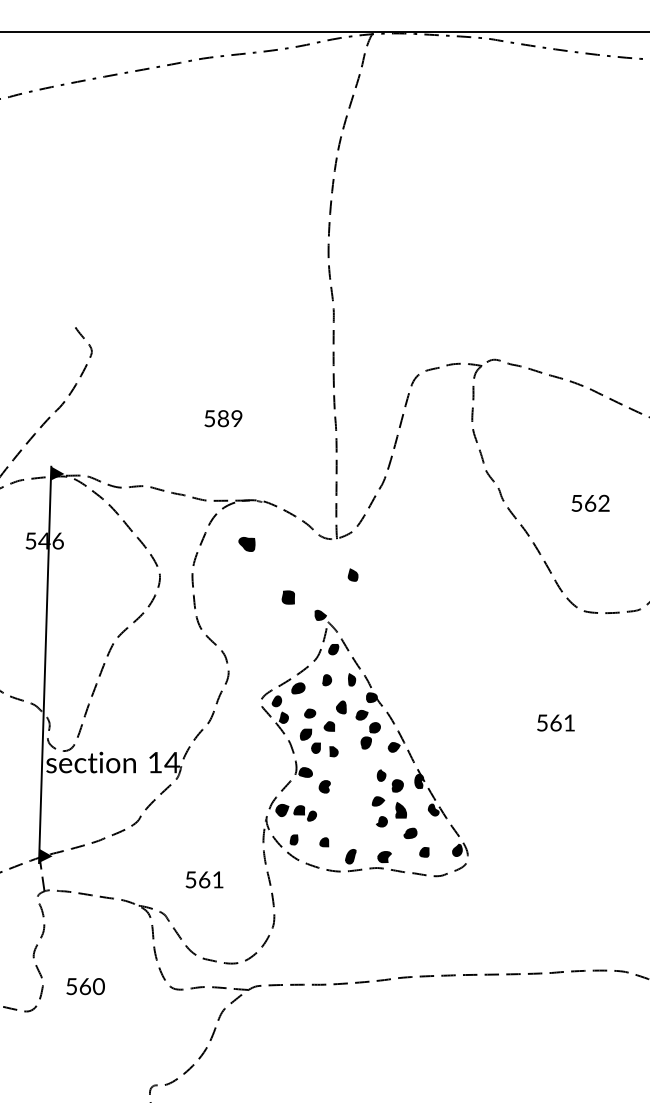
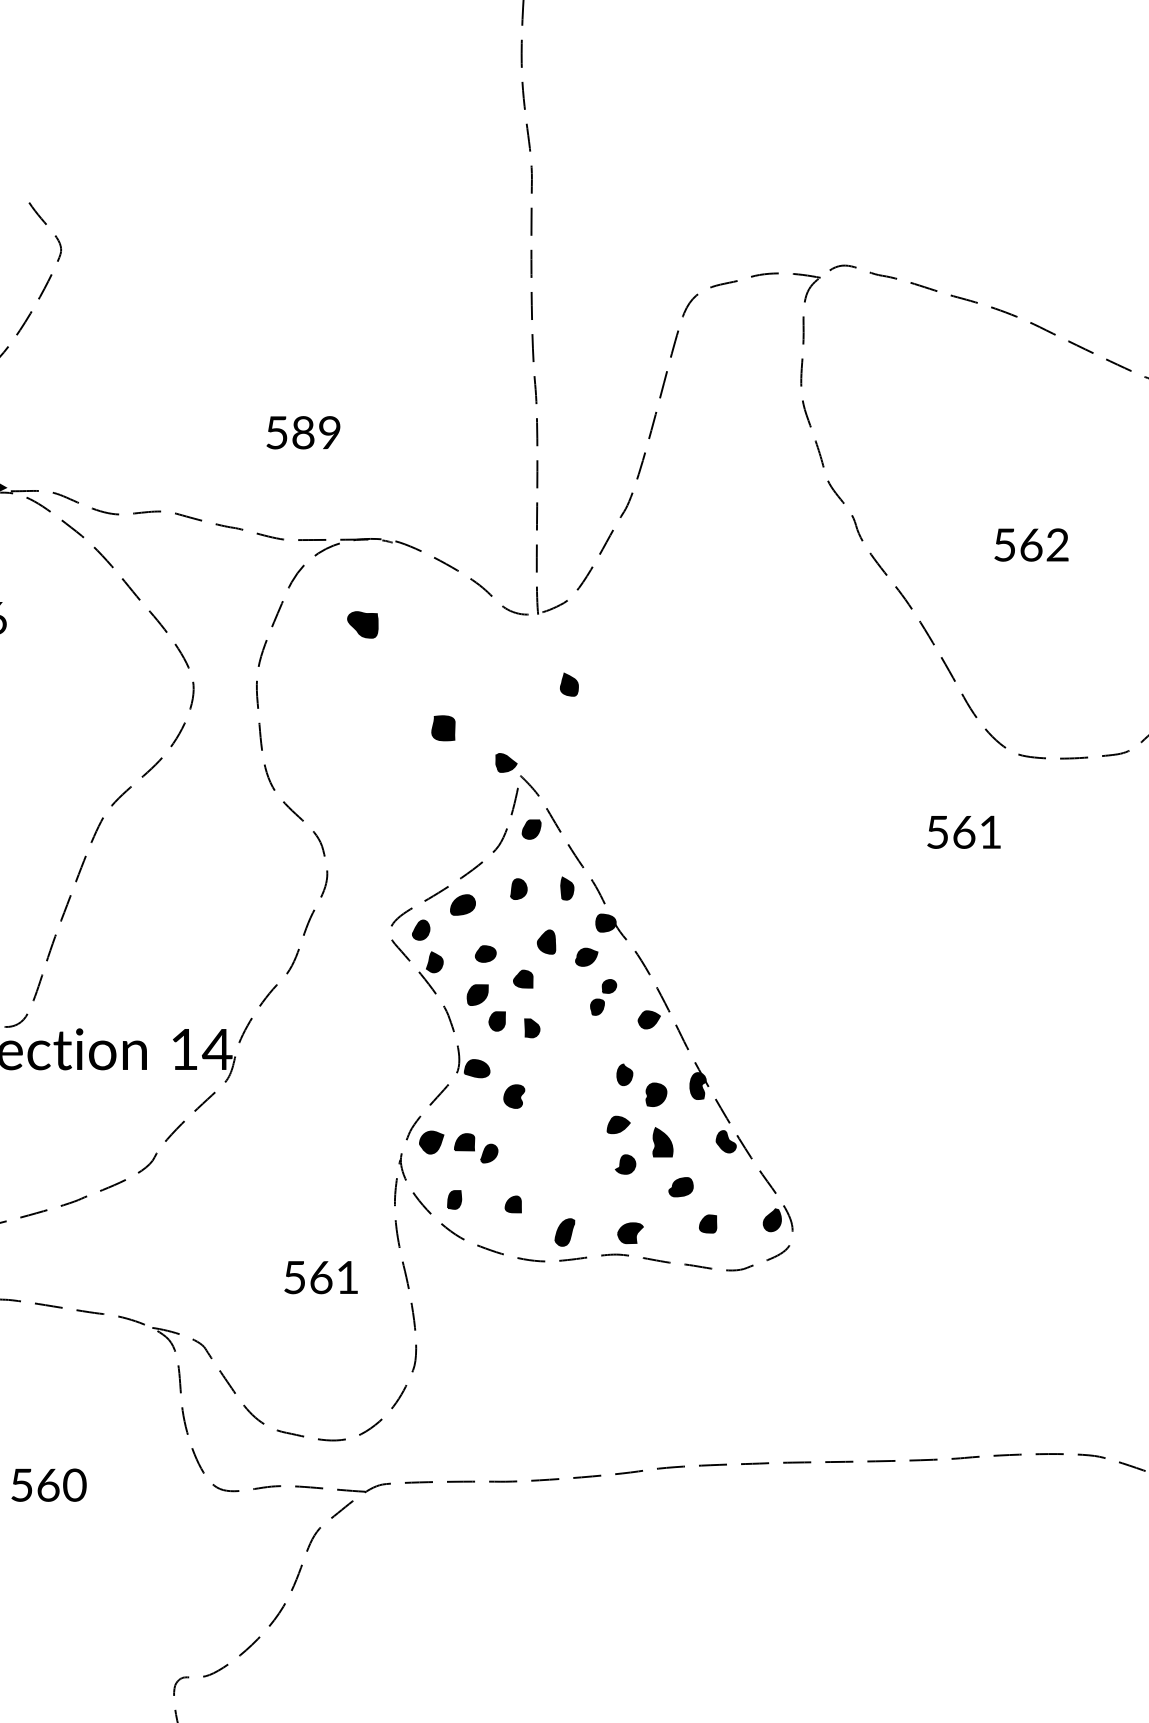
text: (223, 418) -> (303, 432), moved
text: (555, 722) -> (963, 831), moved
part: (370, 735) -> (603, 996), size x0.7
text: (204, 879) -> (321, 1276), moved

